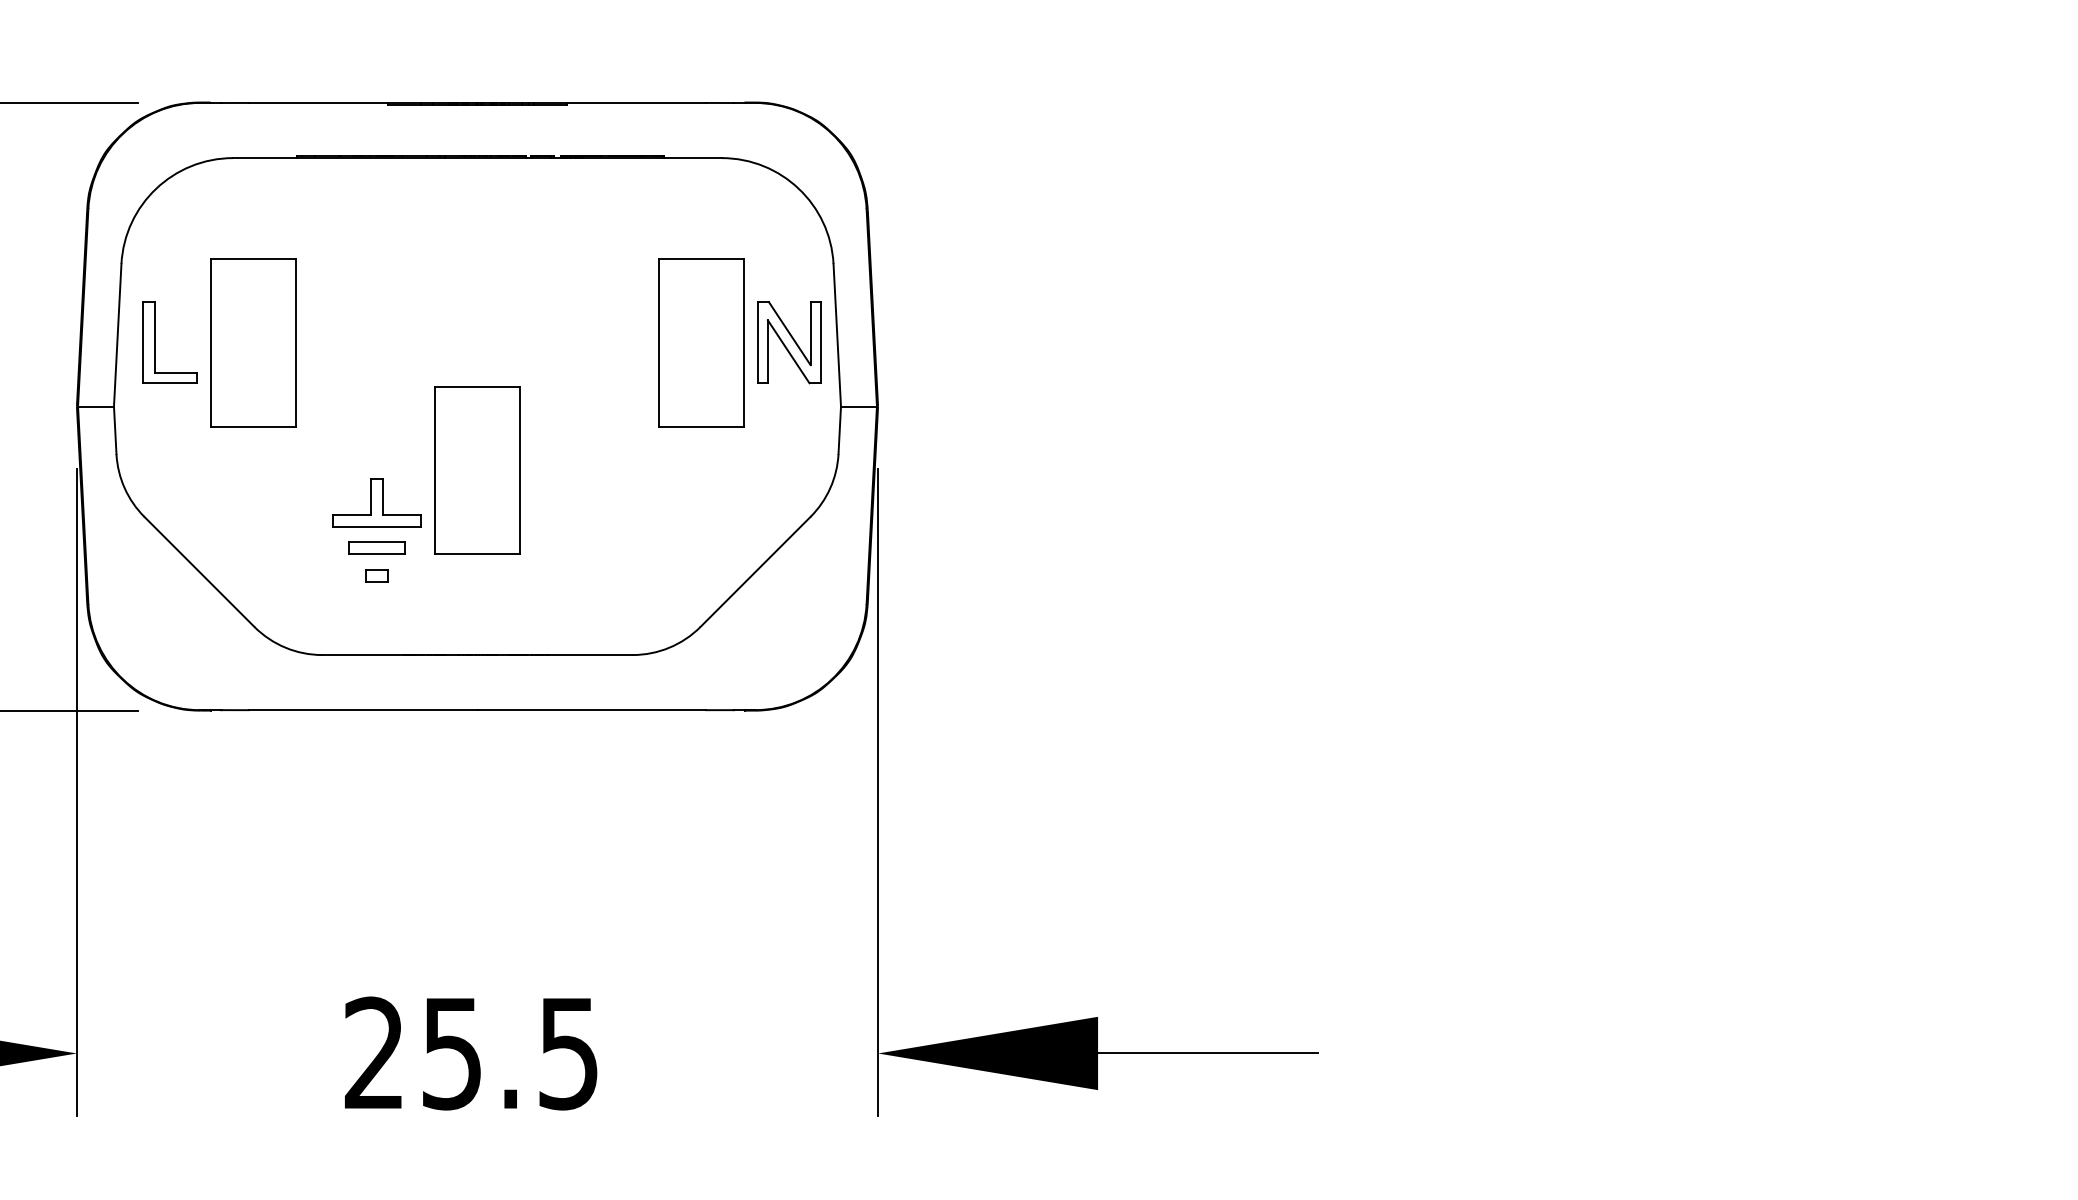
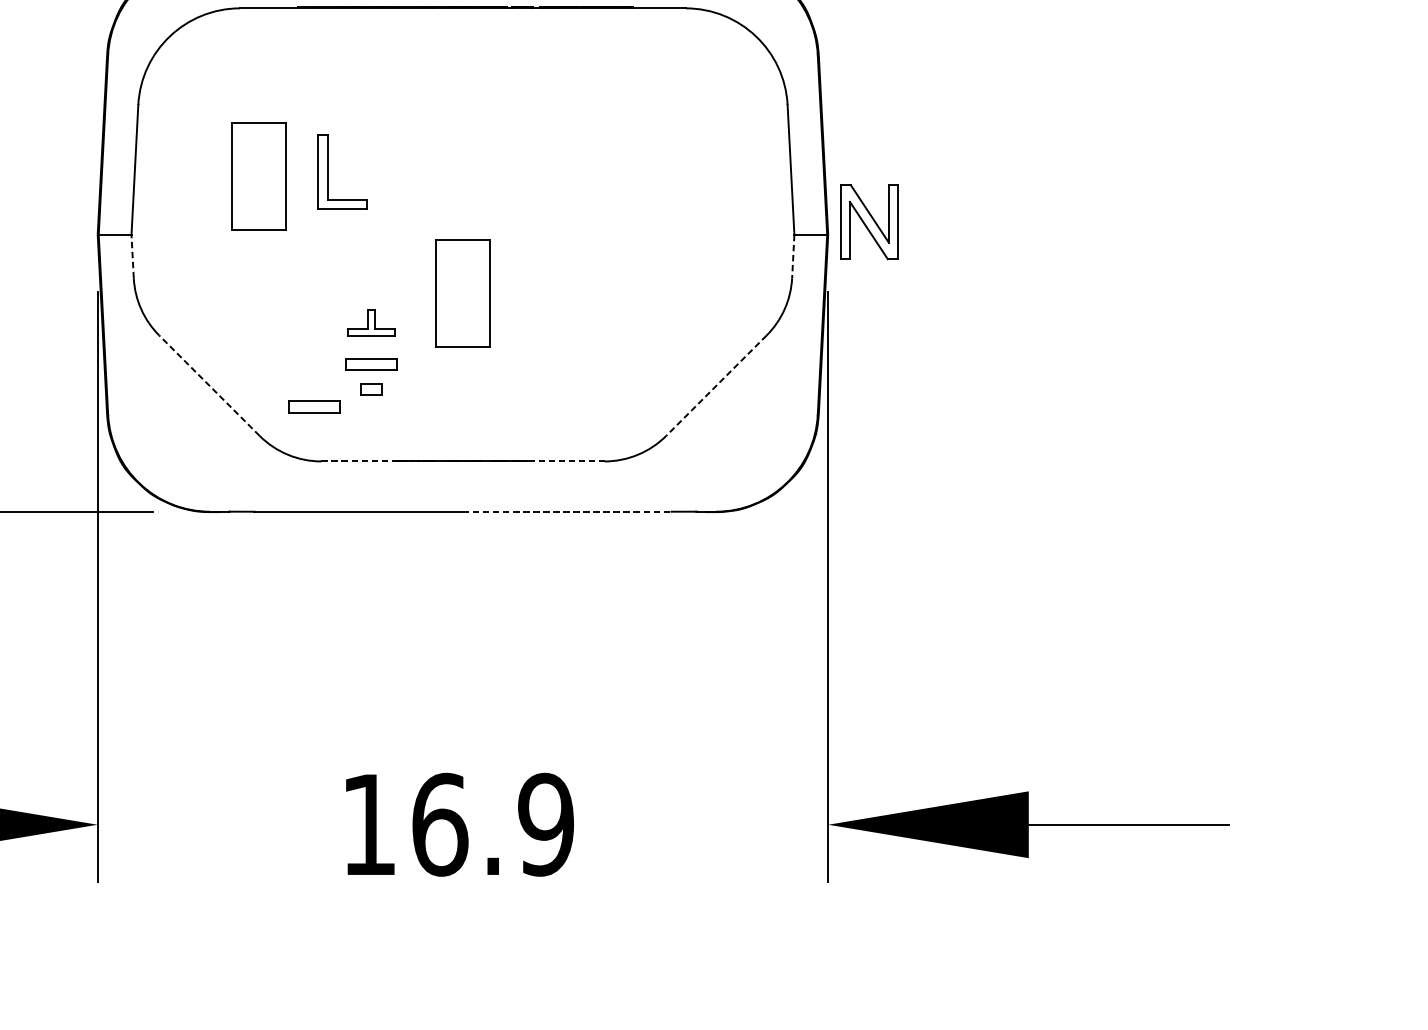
part: (155, 342) -> (328, 171), moved
part: (253, 342) -> (258, 176), size x0.7
part: (701, 342) -> (667, 176), removed
part: (789, 342) -> (869, 222), moved
line: (115, 430) -> (132, 256), solid -> dashed
line: (839, 430) -> (793, 256), solid -> dashed
part: (477, 470) -> (462, 293), size x0.7
part: (376, 502) -> (370, 322), size x0.6
line: (199, 571) -> (209, 385), solid -> dashed
line: (755, 571) -> (716, 385), solid -> dashed
part: (313, 594) -> (313, 406), added
line: (363, 655) -> (359, 461), solid -> dashed
line: (591, 655) -> (566, 461), solid -> dashed
line: (592, 710) -> (567, 512), solid -> dashed
text: (472, 1053) -> (458, 824), 25.5 -> 16.9

